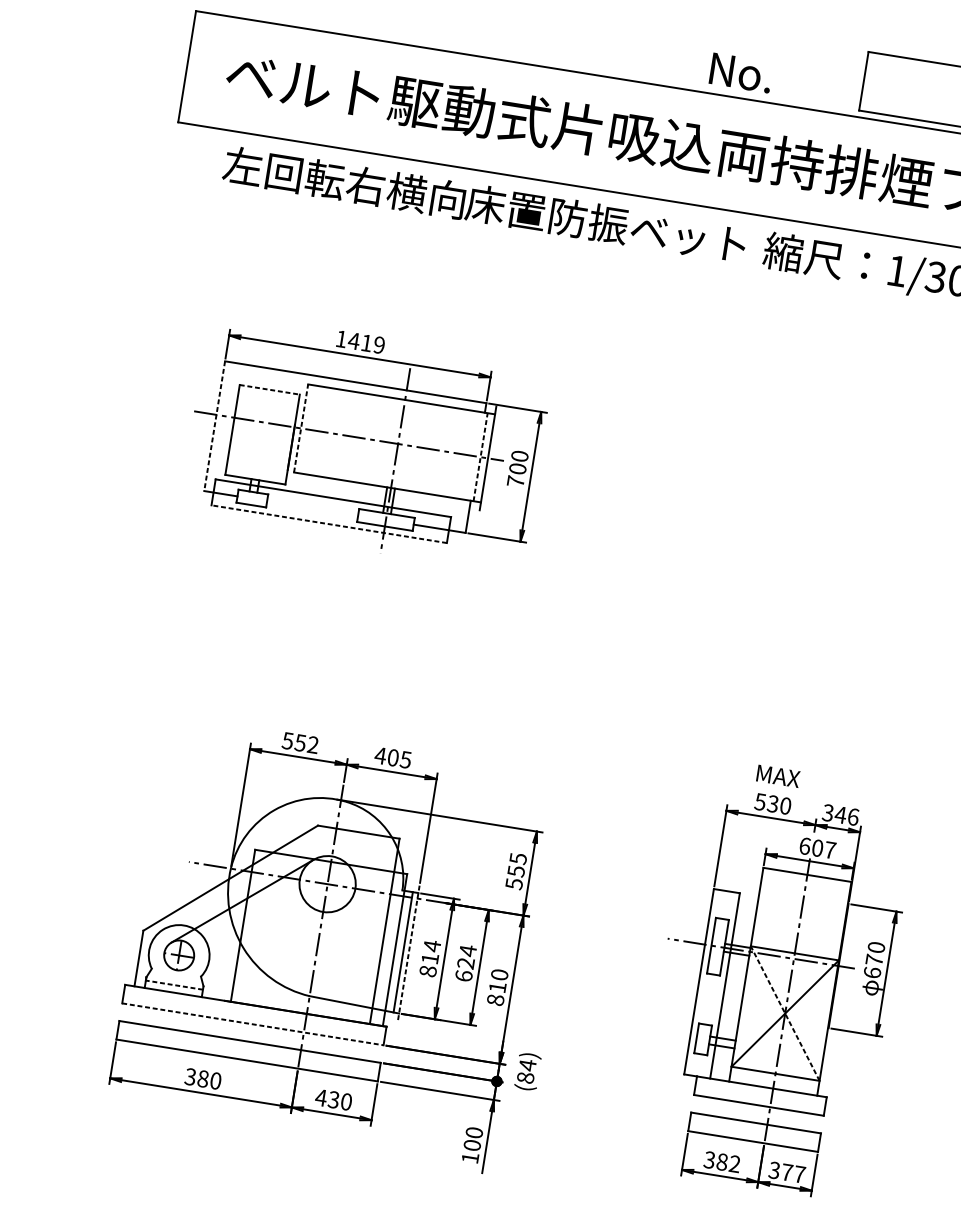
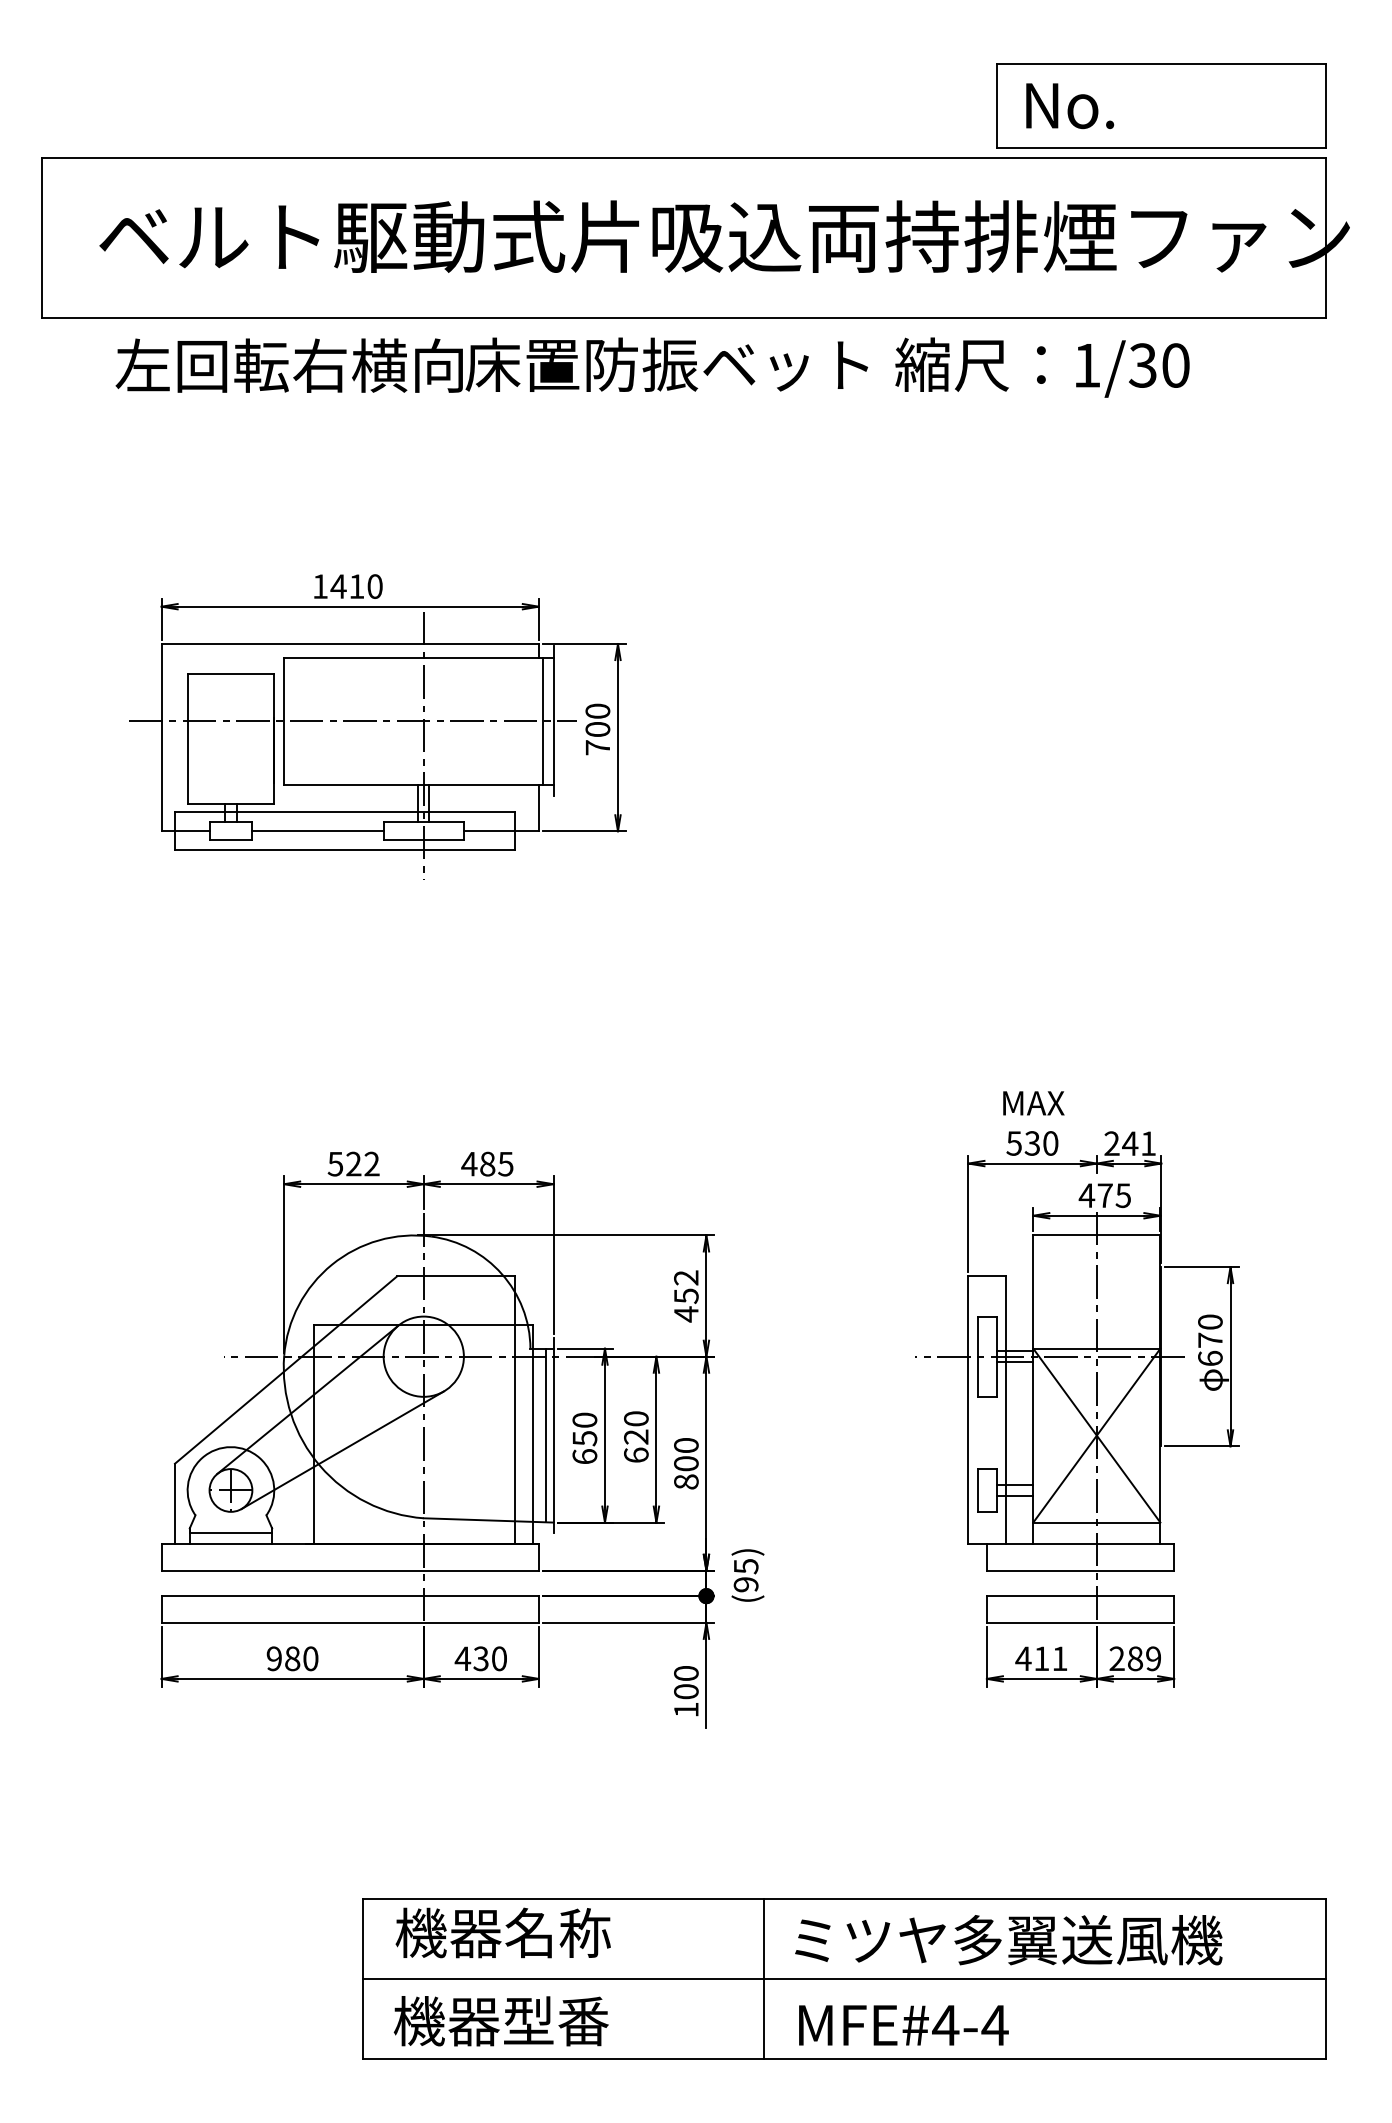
text: (741, 73) -> (1070, 106), moved
text: (378, 345) -> (374, 586), 1419 -> 1410
line: (270, 390) -> (231, 674), dashed -> solid
line: (214, 426) -> (161, 737), dashed -> solid
line: (300, 428) -> (283, 721), dashed -> solid
line: (480, 457) -> (542, 721), dashed -> solid
line: (312, 508) -> (317, 831), added
line: (328, 523) -> (344, 849), dashed -> solid
text: (300, 742) -> (353, 1163), 552 -> 522
text: (393, 758) -> (487, 1164), 405 -> 485
text: (840, 814) -> (1130, 1143), 346 -> 241
text: (817, 848) -> (1104, 1195), 607 -> 475
text: (516, 871) -> (686, 1296), 555 -> 452
line: (261, 939) -> (342, 1449), added
text: (468, 950) -> (636, 1418), 624 -> 620
line: (408, 953) -> (553, 1435), dashed -> solid
text: (429, 958) -> (584, 1438), 814 -> 650
line: (174, 985) -> (230, 1533), dashed -> solid
text: (497, 987) -> (686, 1463), 810 -> 800
line: (784, 1013) -> (1096, 1435), dashed -> solid
line: (253, 1024) -> (350, 1570), dashed -> solid
text: (526, 1071) -> (745, 1575), (84) -> (95)
text: (190, 1076) -> (273, 1658), 380 -> 980
text: (722, 1161) -> (1041, 1658), 382 -> 411
text: (787, 1172) -> (1135, 1658), 377 -> 289

